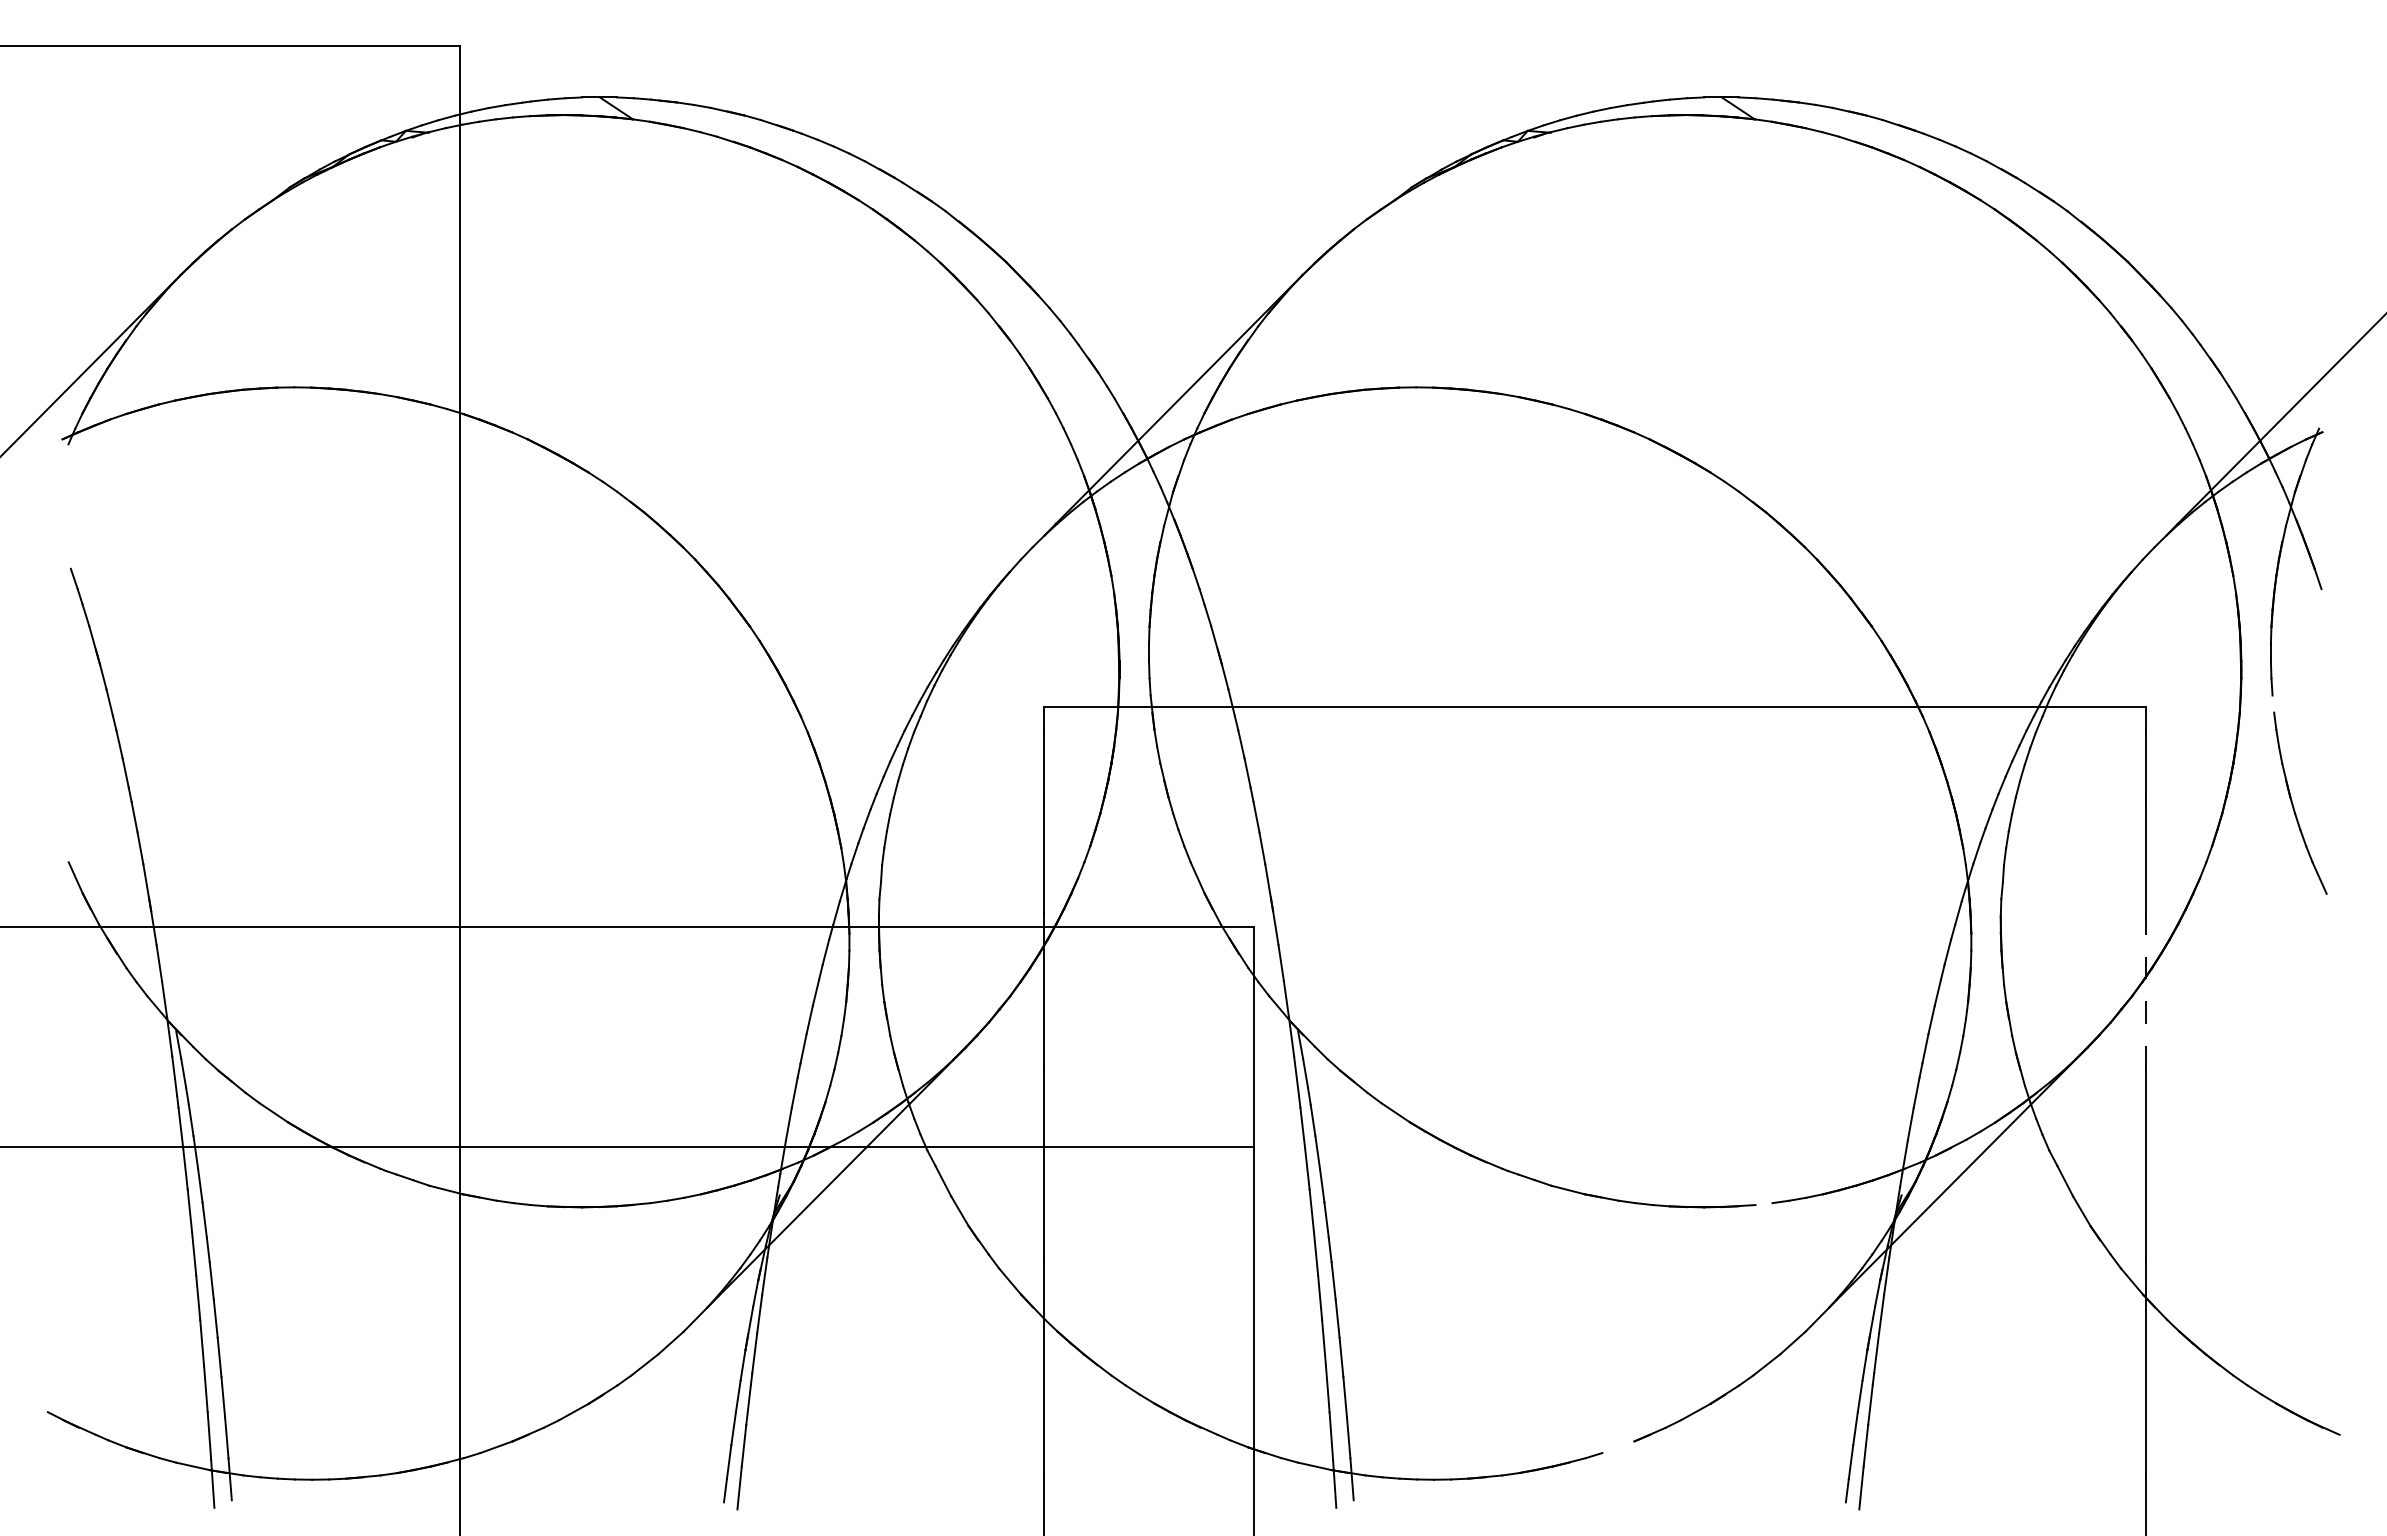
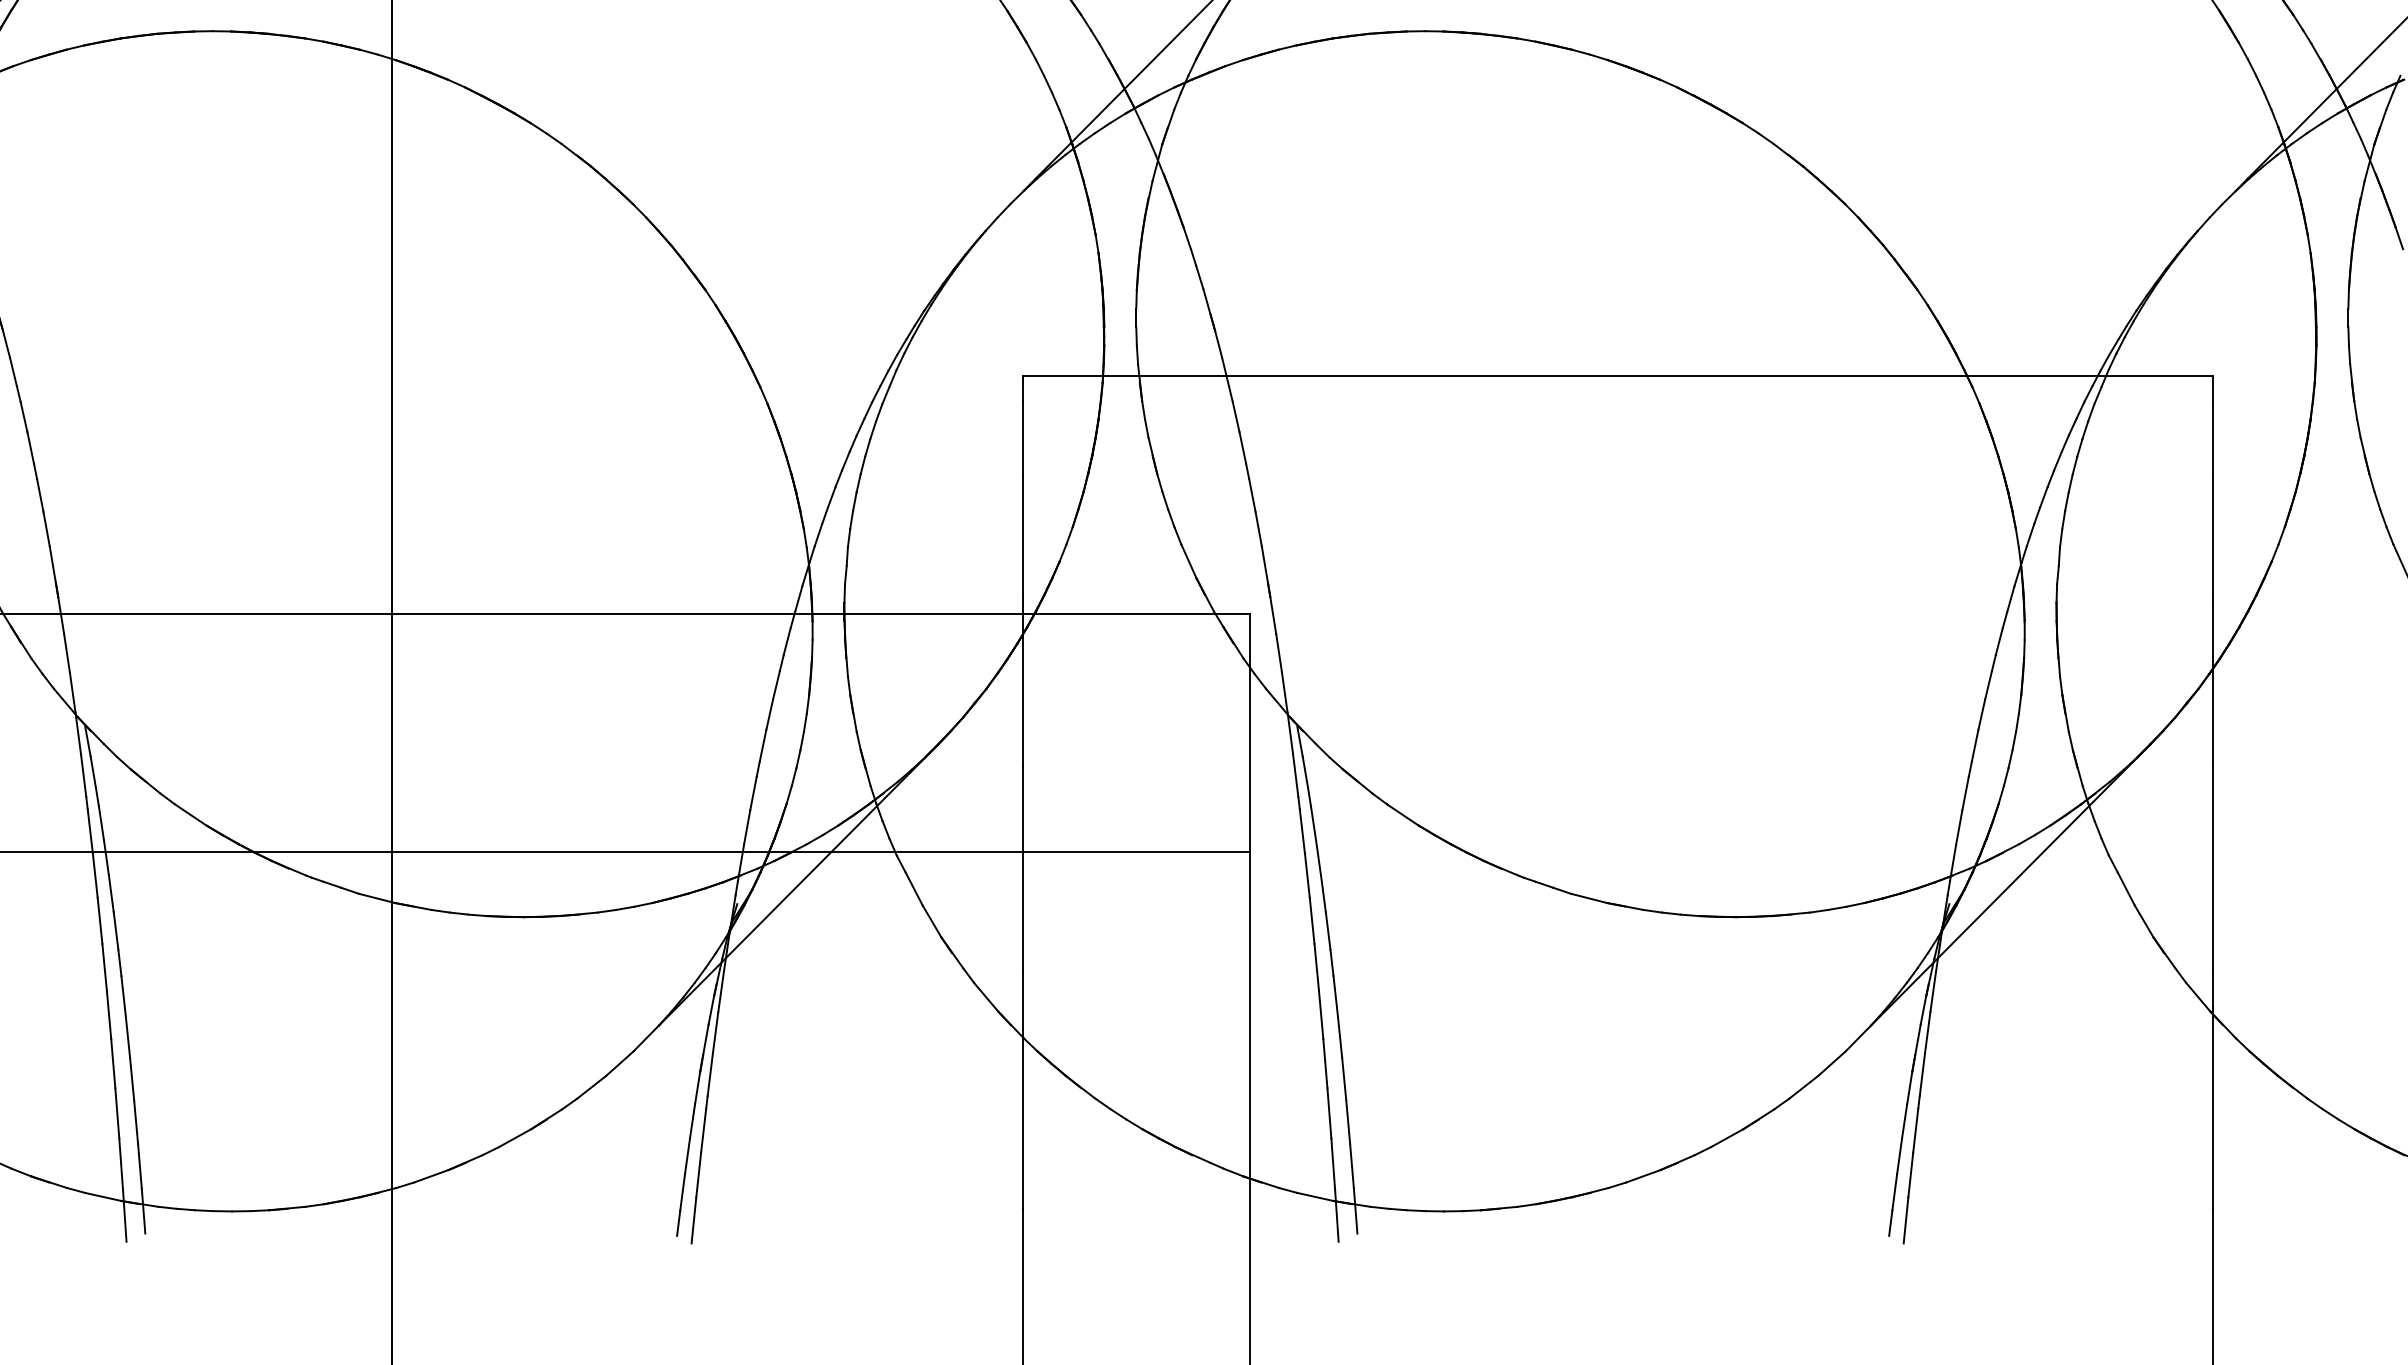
line: (2274, 712) -> (2352, 382), added
line: (2145, 990) -> (2212, 682), dashed -> solid
line: (1755, 1204) -> (1791, 914), added
line: (1618, 1447) -> (1643, 1176), added

